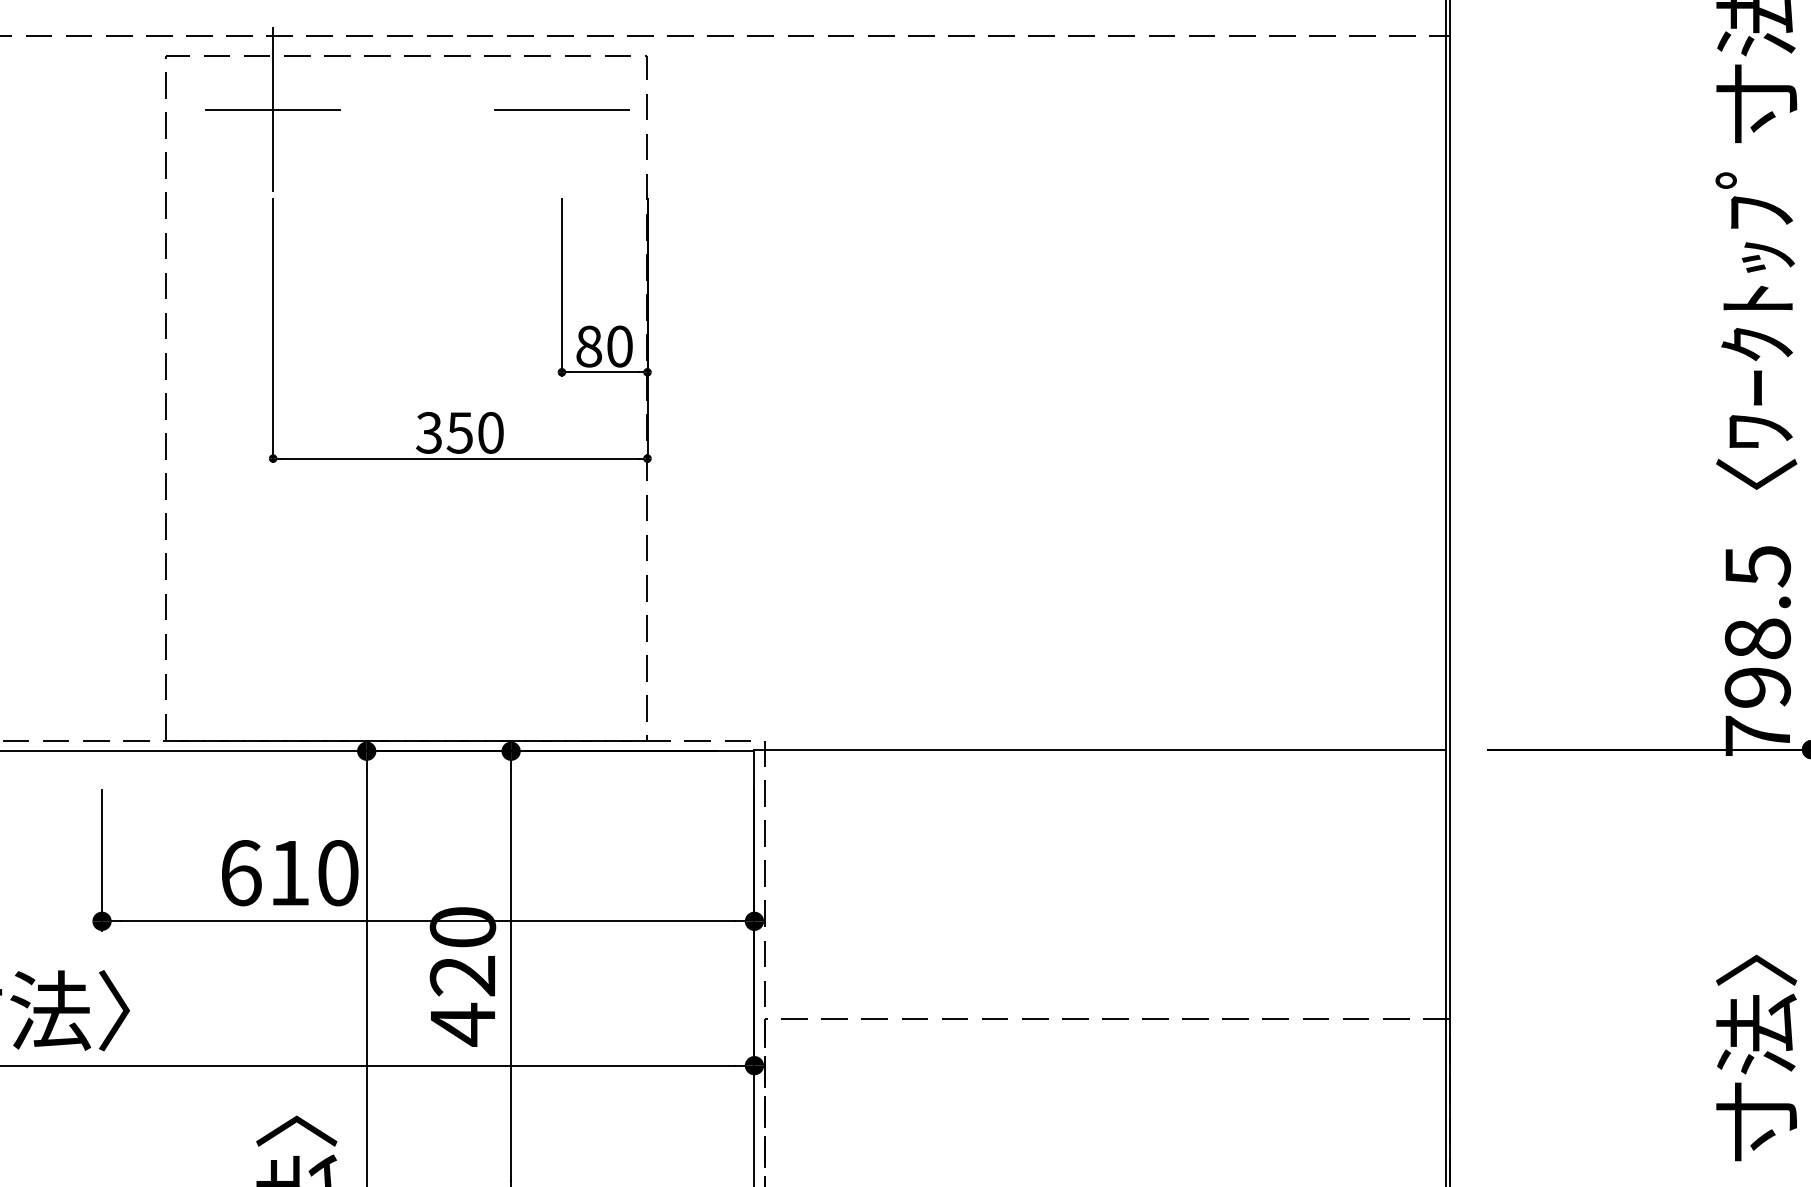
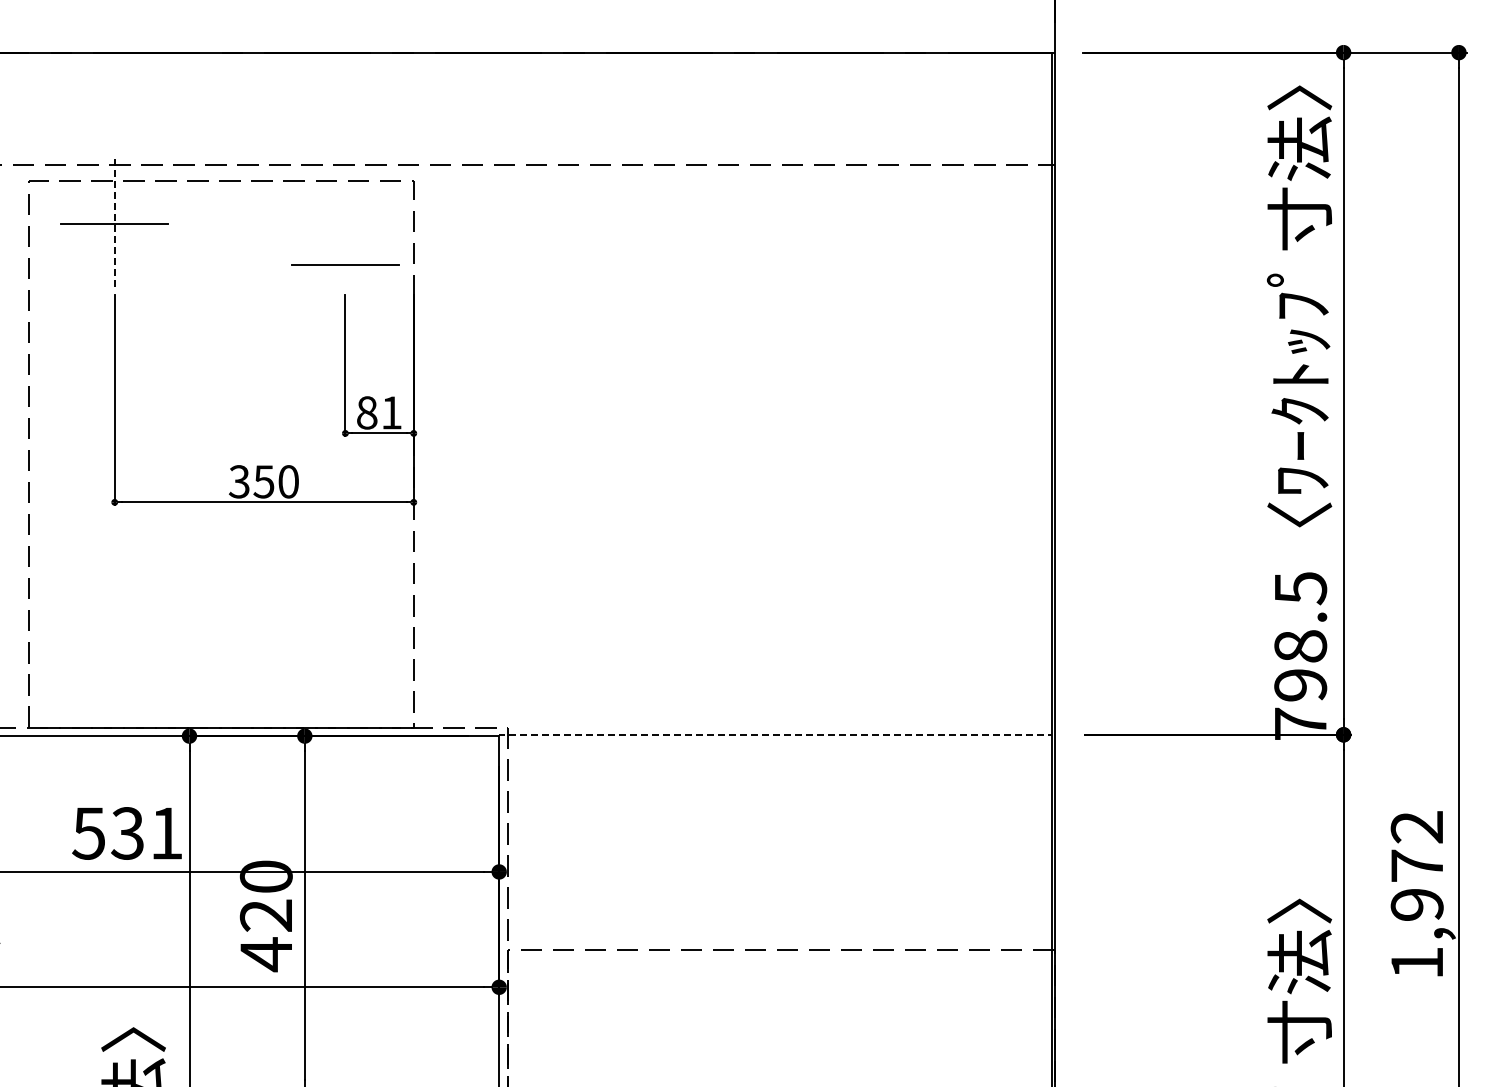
line: (272, 109) -> (114, 223), solid -> dashed
line: (562, 109) -> (345, 264), moved
text: (619, 346) -> (391, 412), 80 -> 81
line: (1099, 749) -> (774, 734), solid -> dashed
text: (289, 873) -> (127, 833), 610 -> 531

